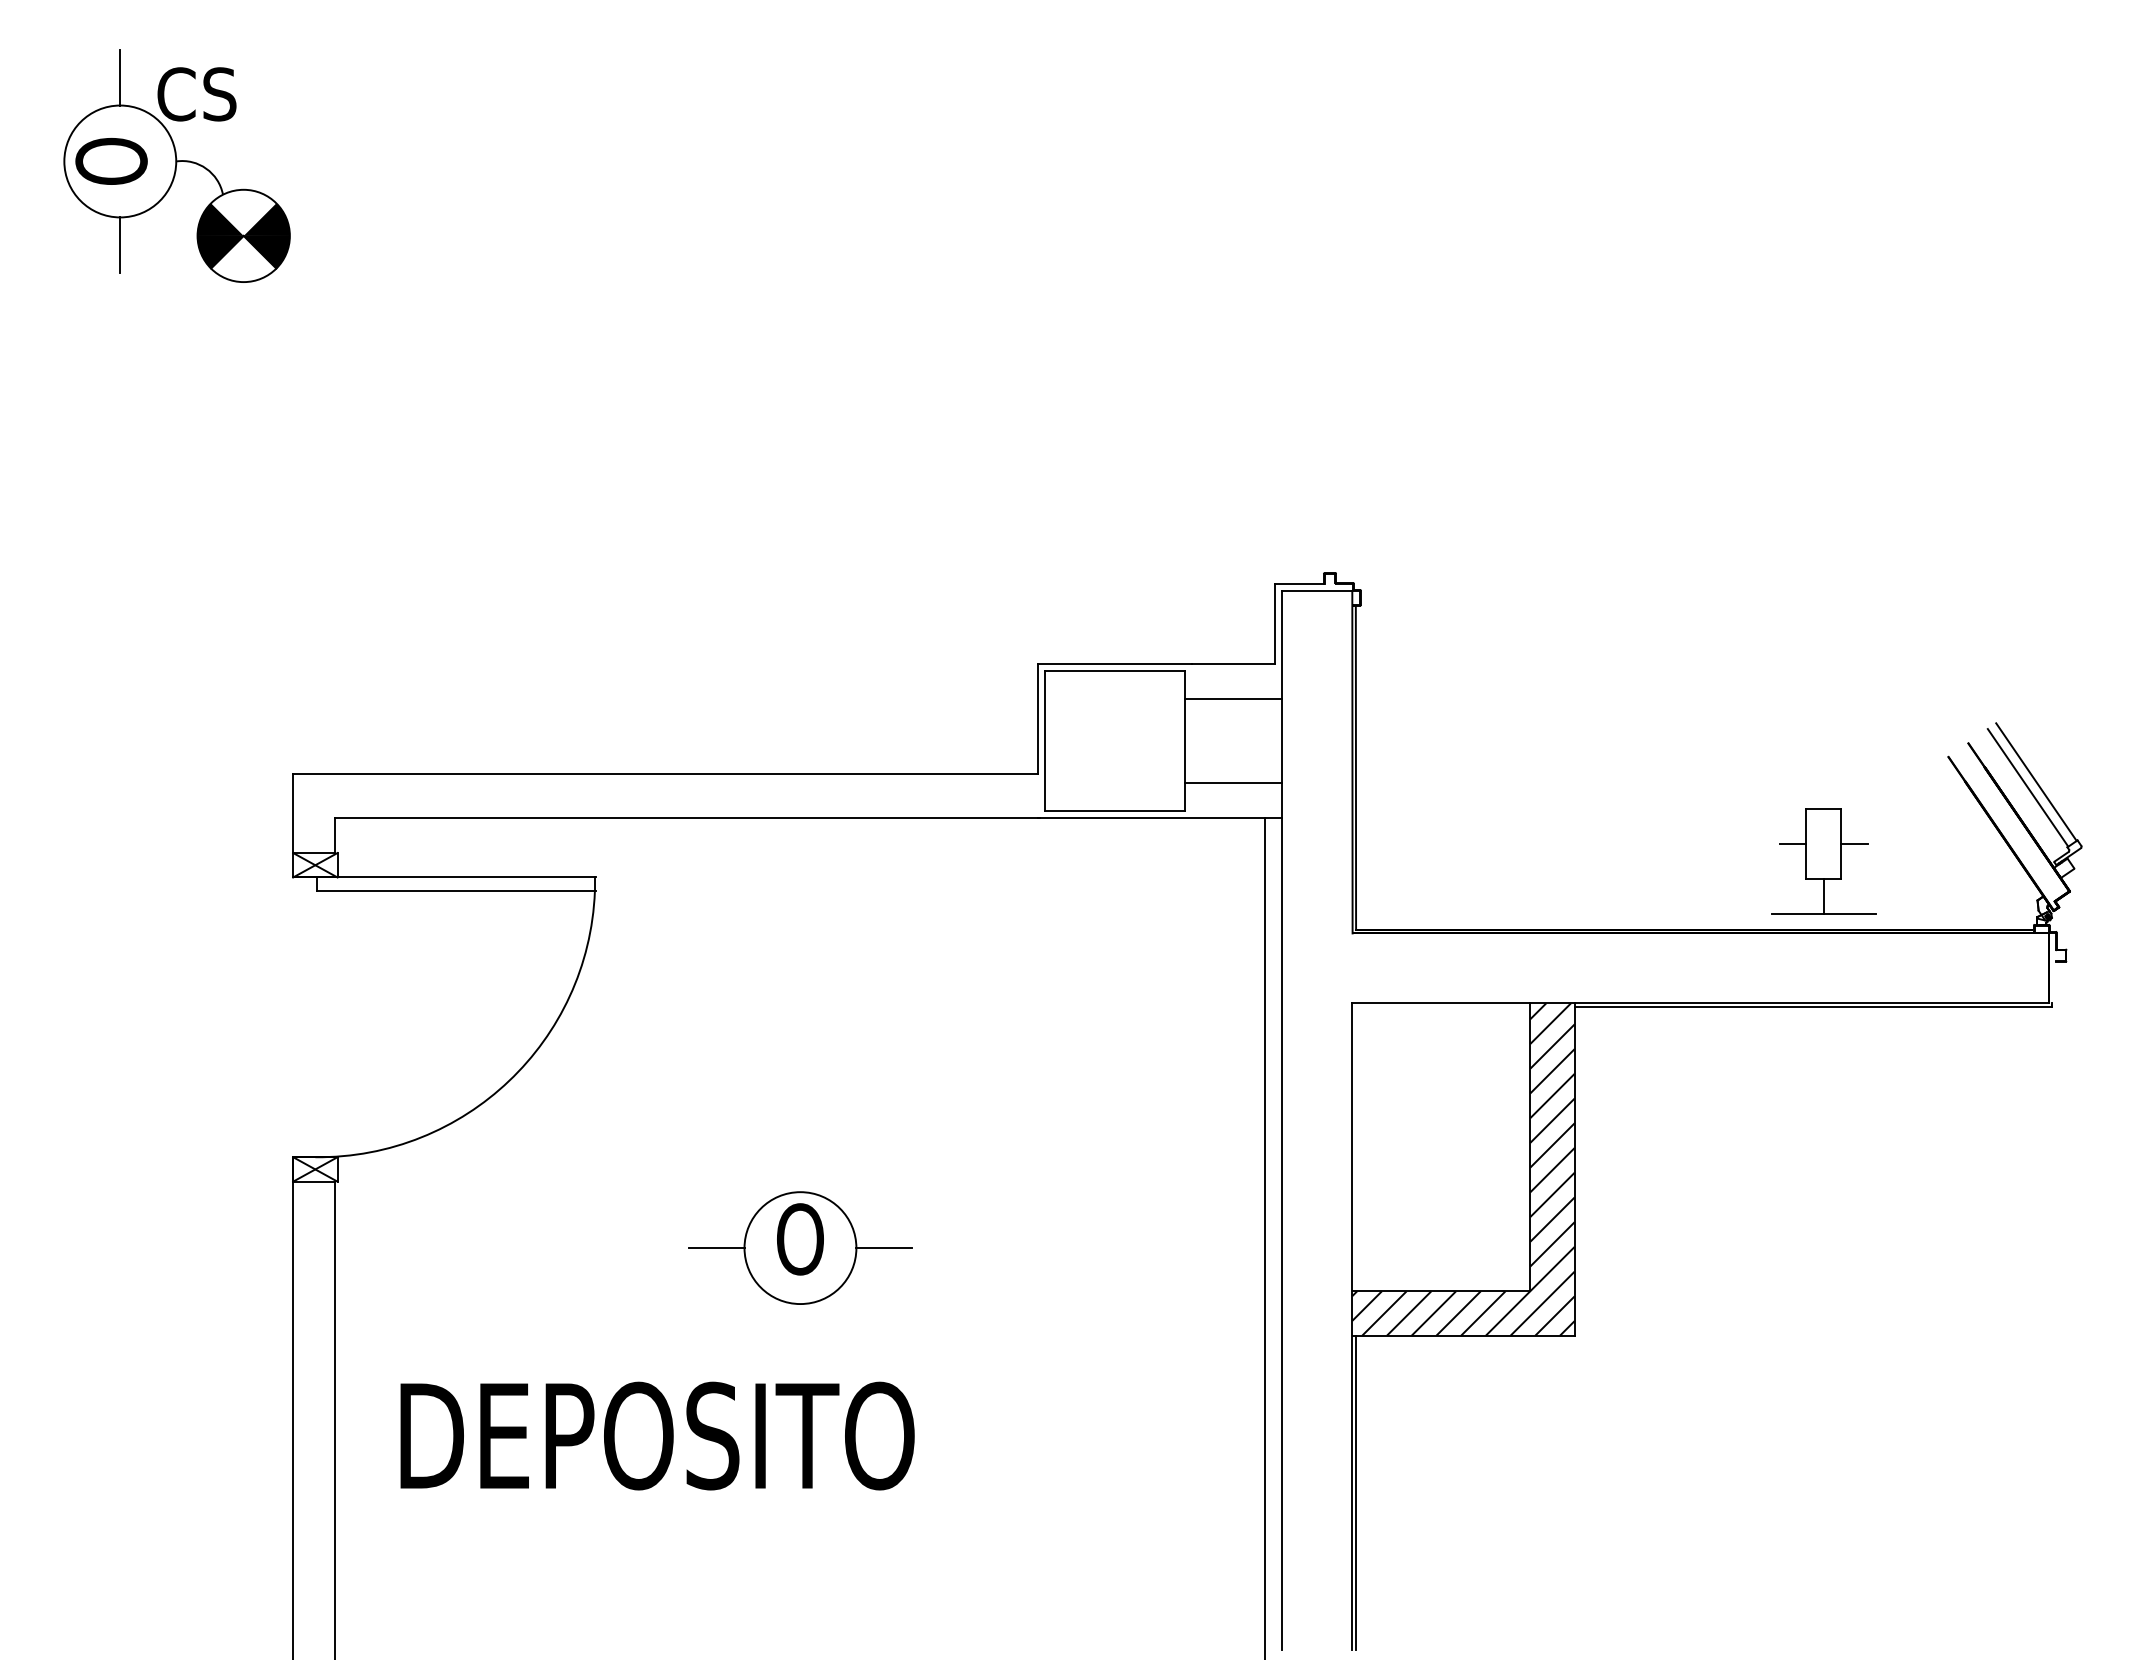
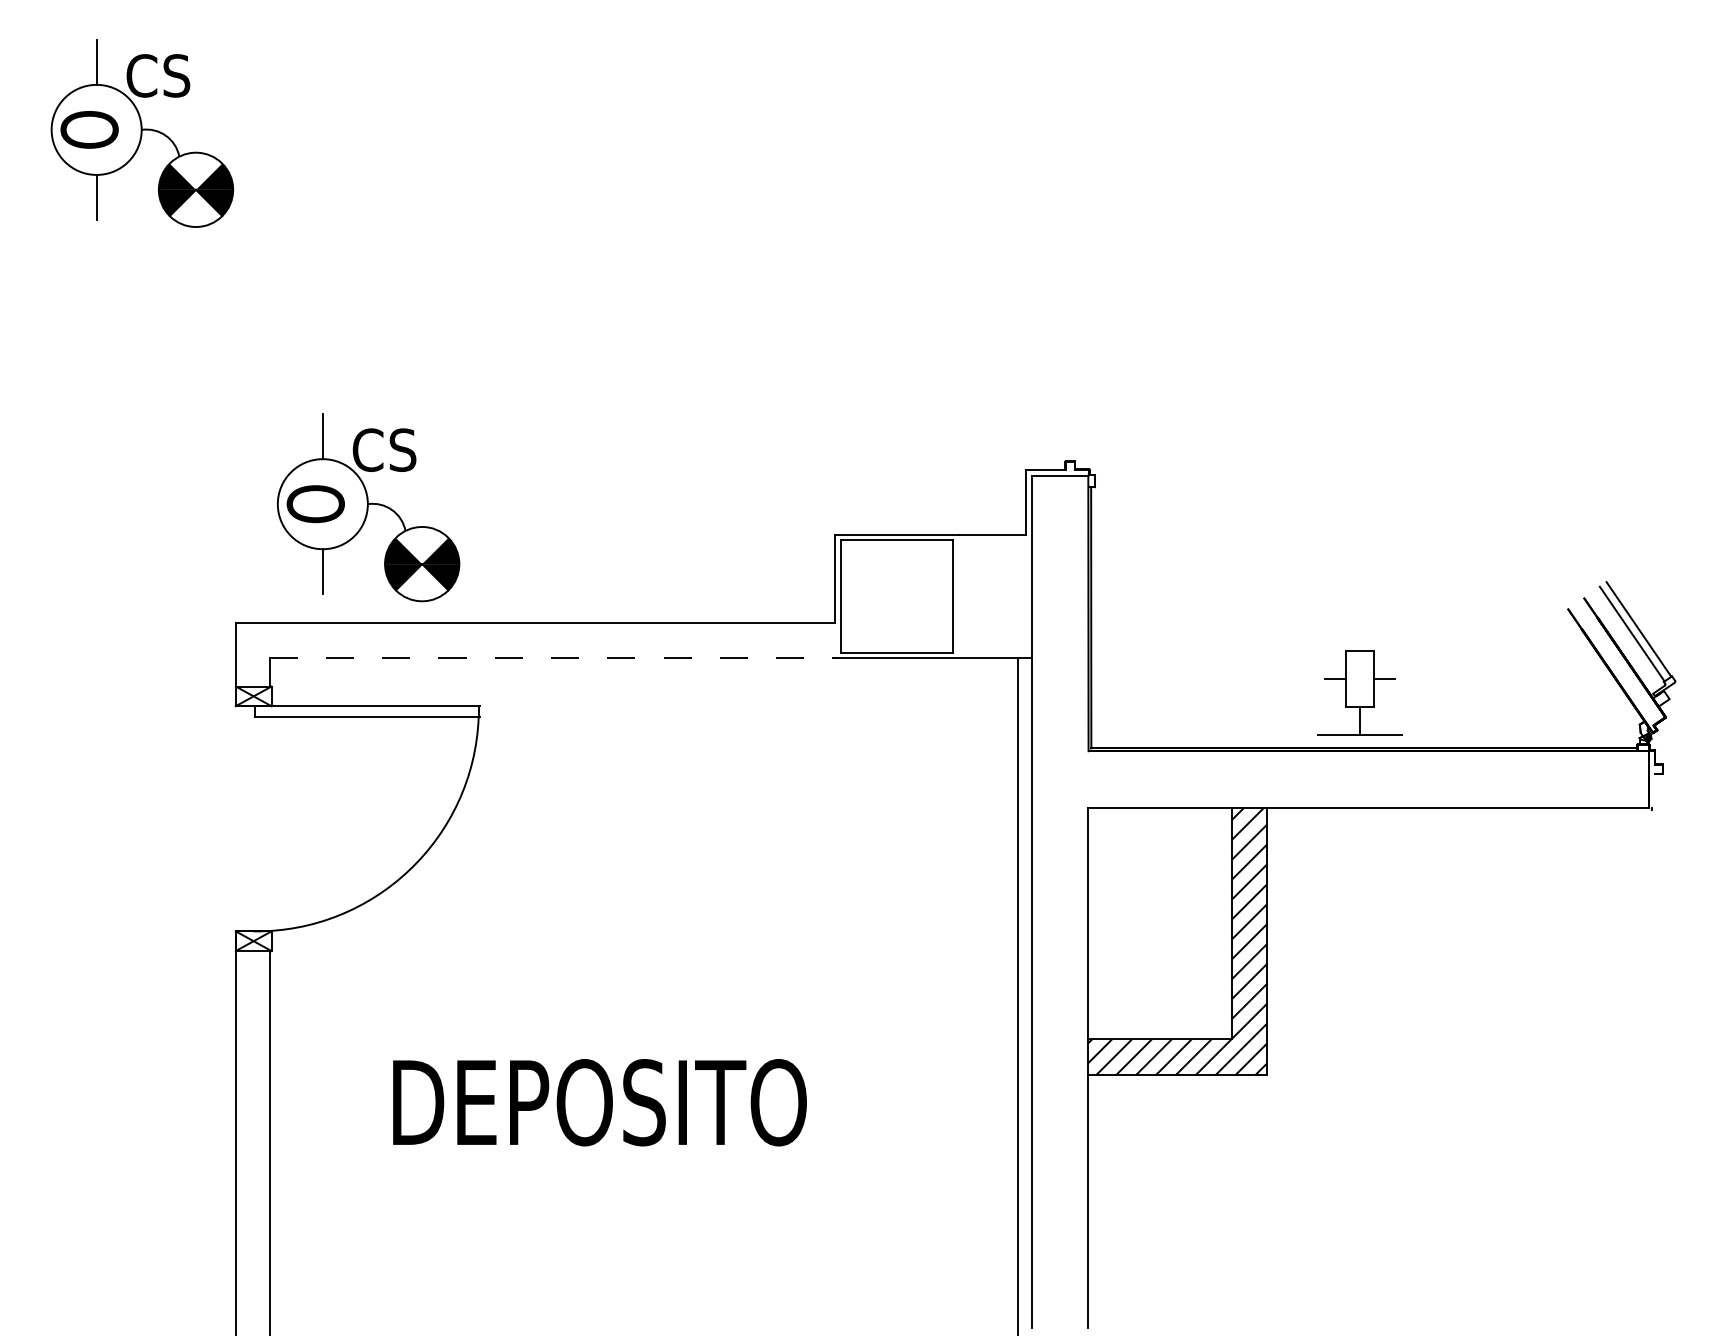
part: (457, 630) -> (368, 507), added
line: (1233, 699) -> (992, 562), removed
line: (1233, 783) -> (992, 630), removed
line: (687, 818) -> (553, 658), solid -> dashed
part: (1823, 861) -> (1359, 693), moved
line: (1813, 1006) -> (1459, 810), removed
part: (800, 1247) -> (644, 1004), removed
text: (657, 1435) -> (599, 1102), moved
line: (1355, 1492) -> (1090, 1201), removed

